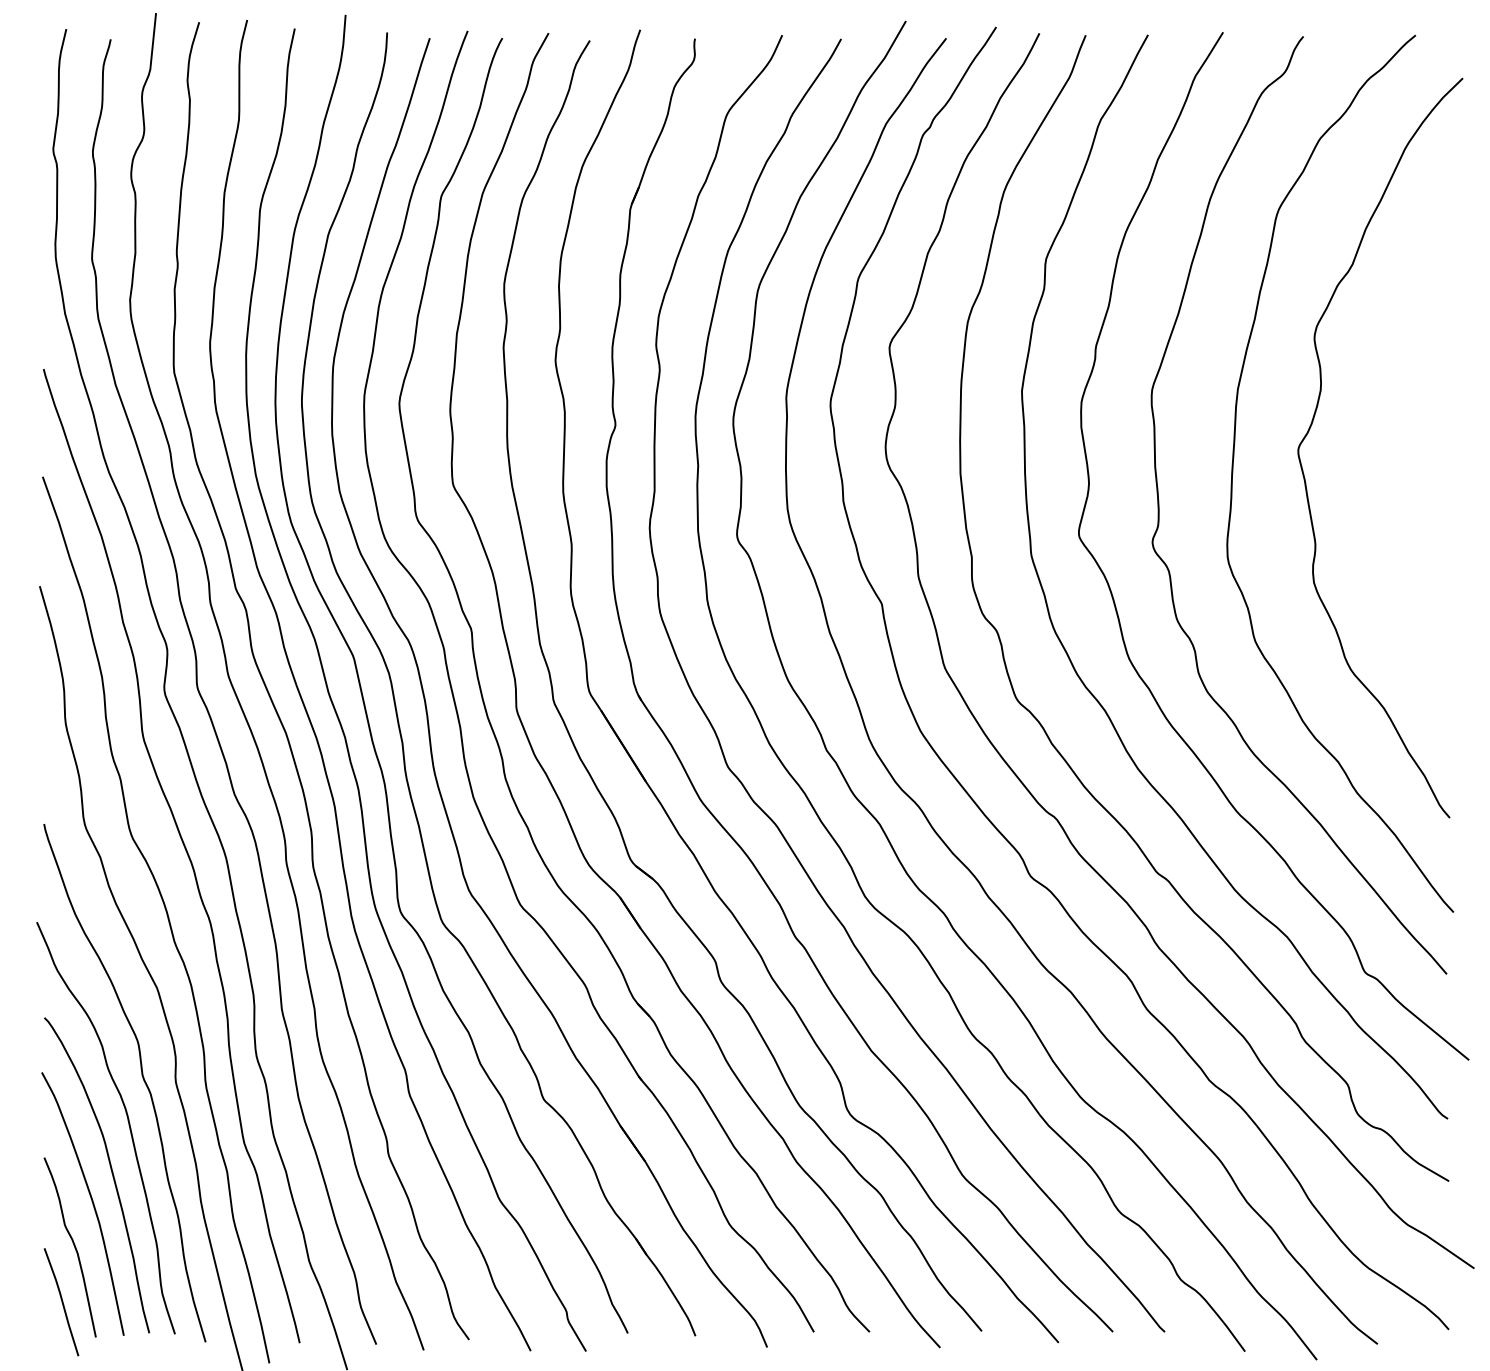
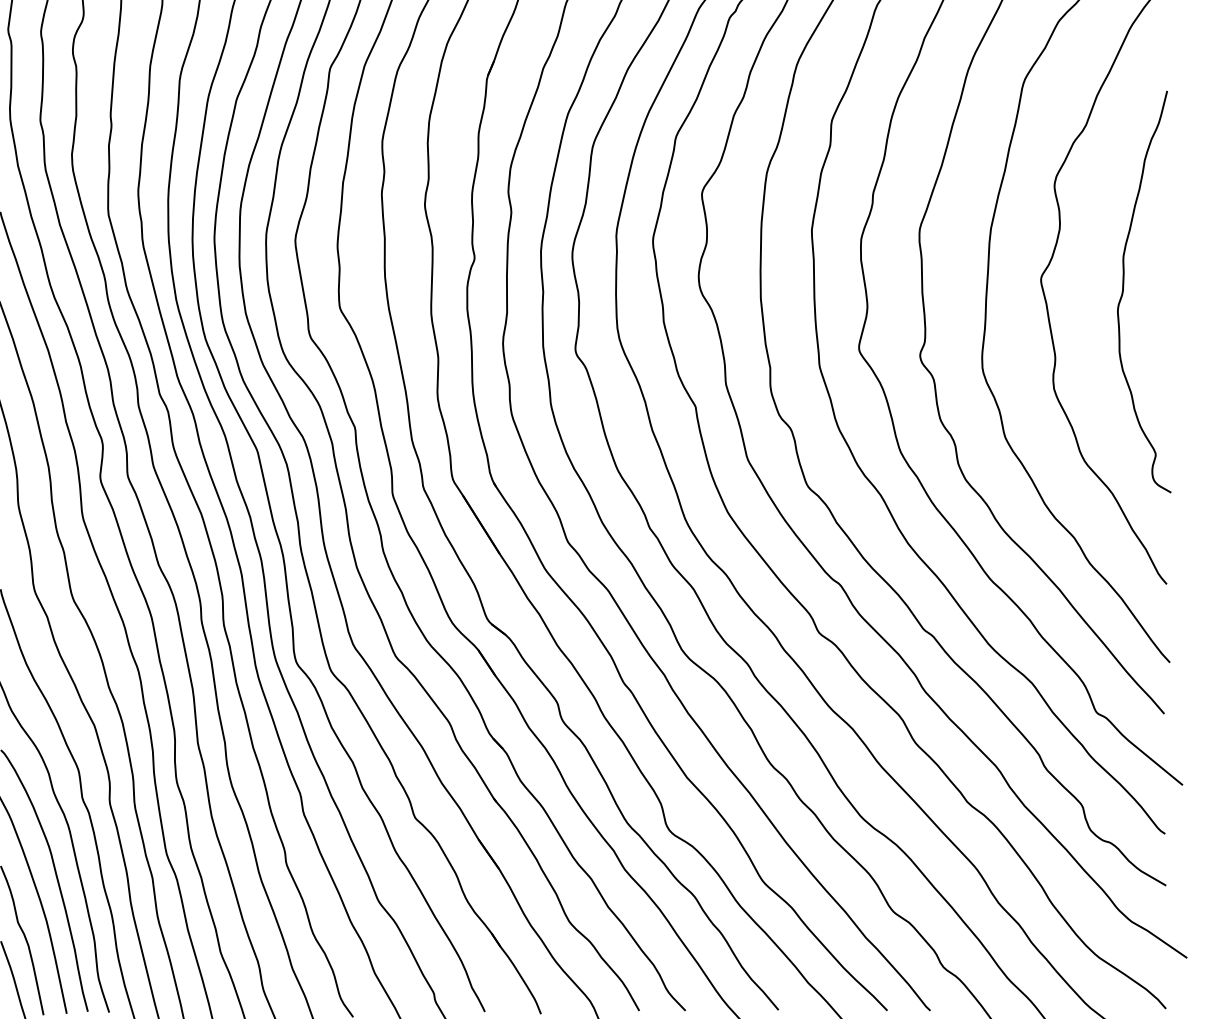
curve: (1398, 460) -> (1124, 287), added

